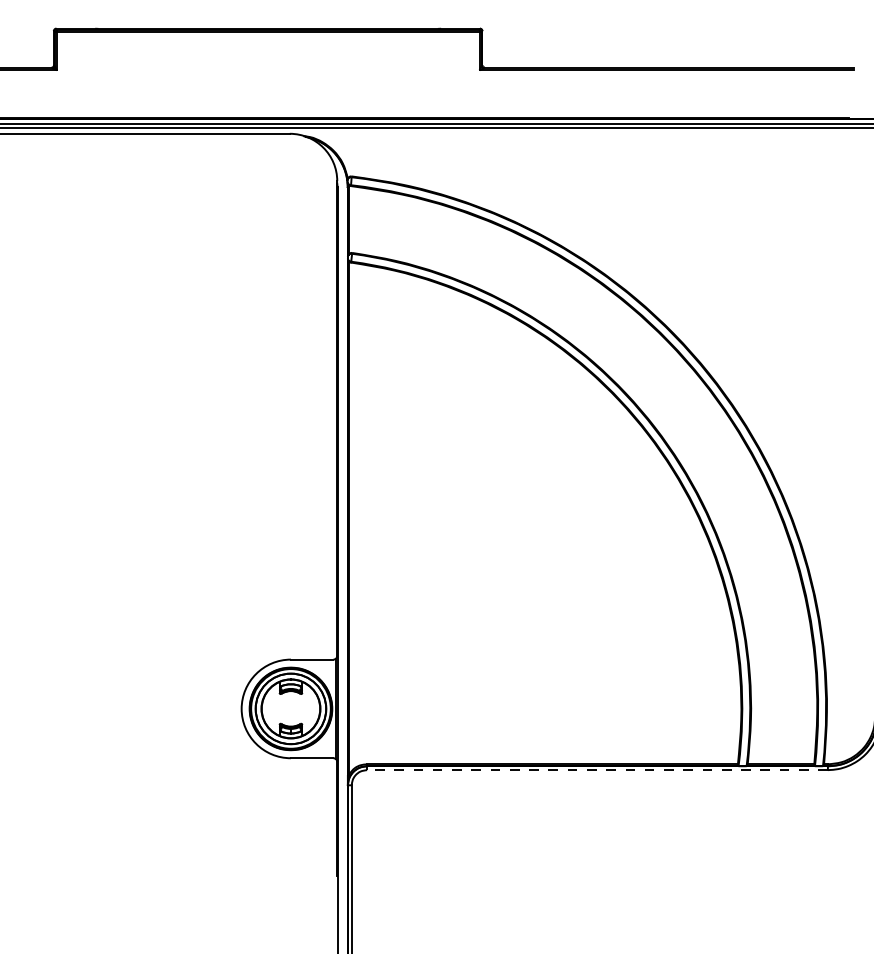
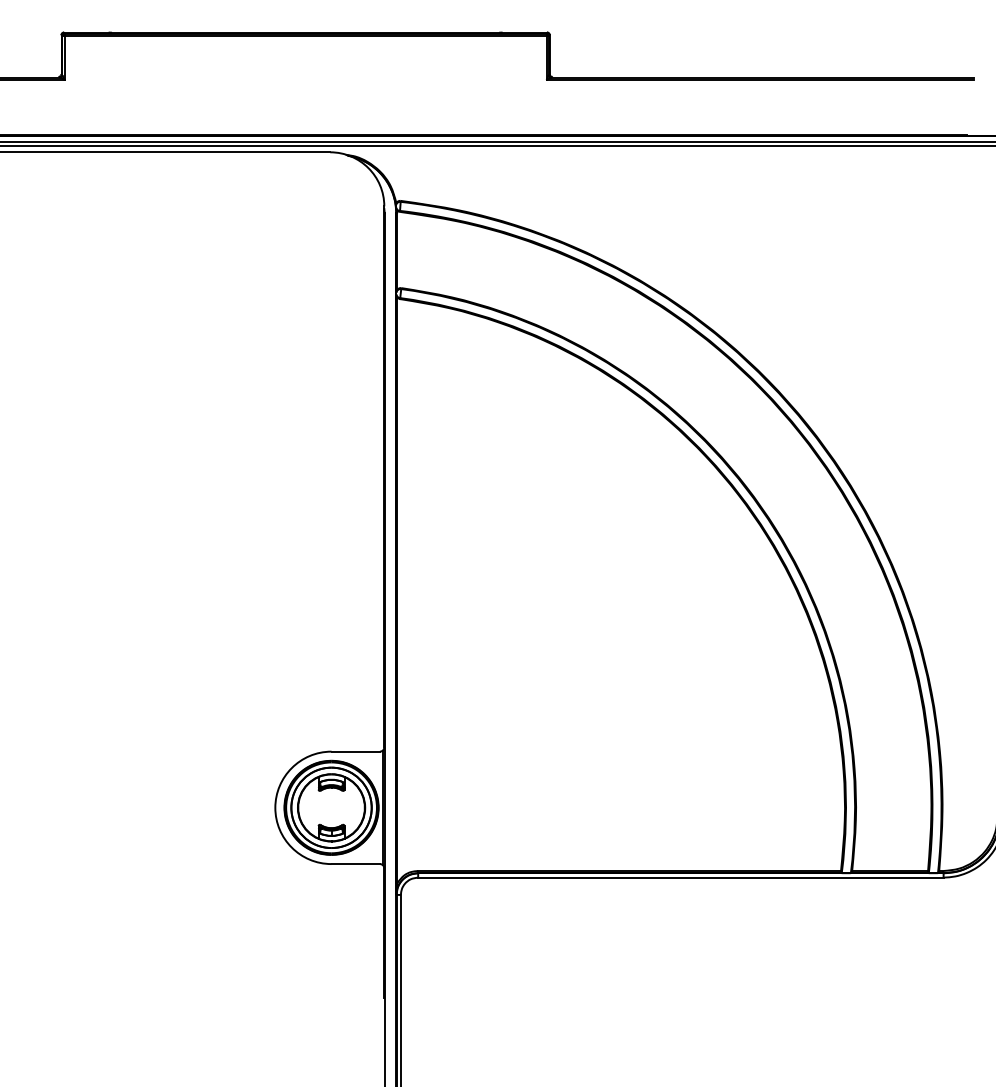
line: (597, 770) -> (680, 877), dashed -> solid

